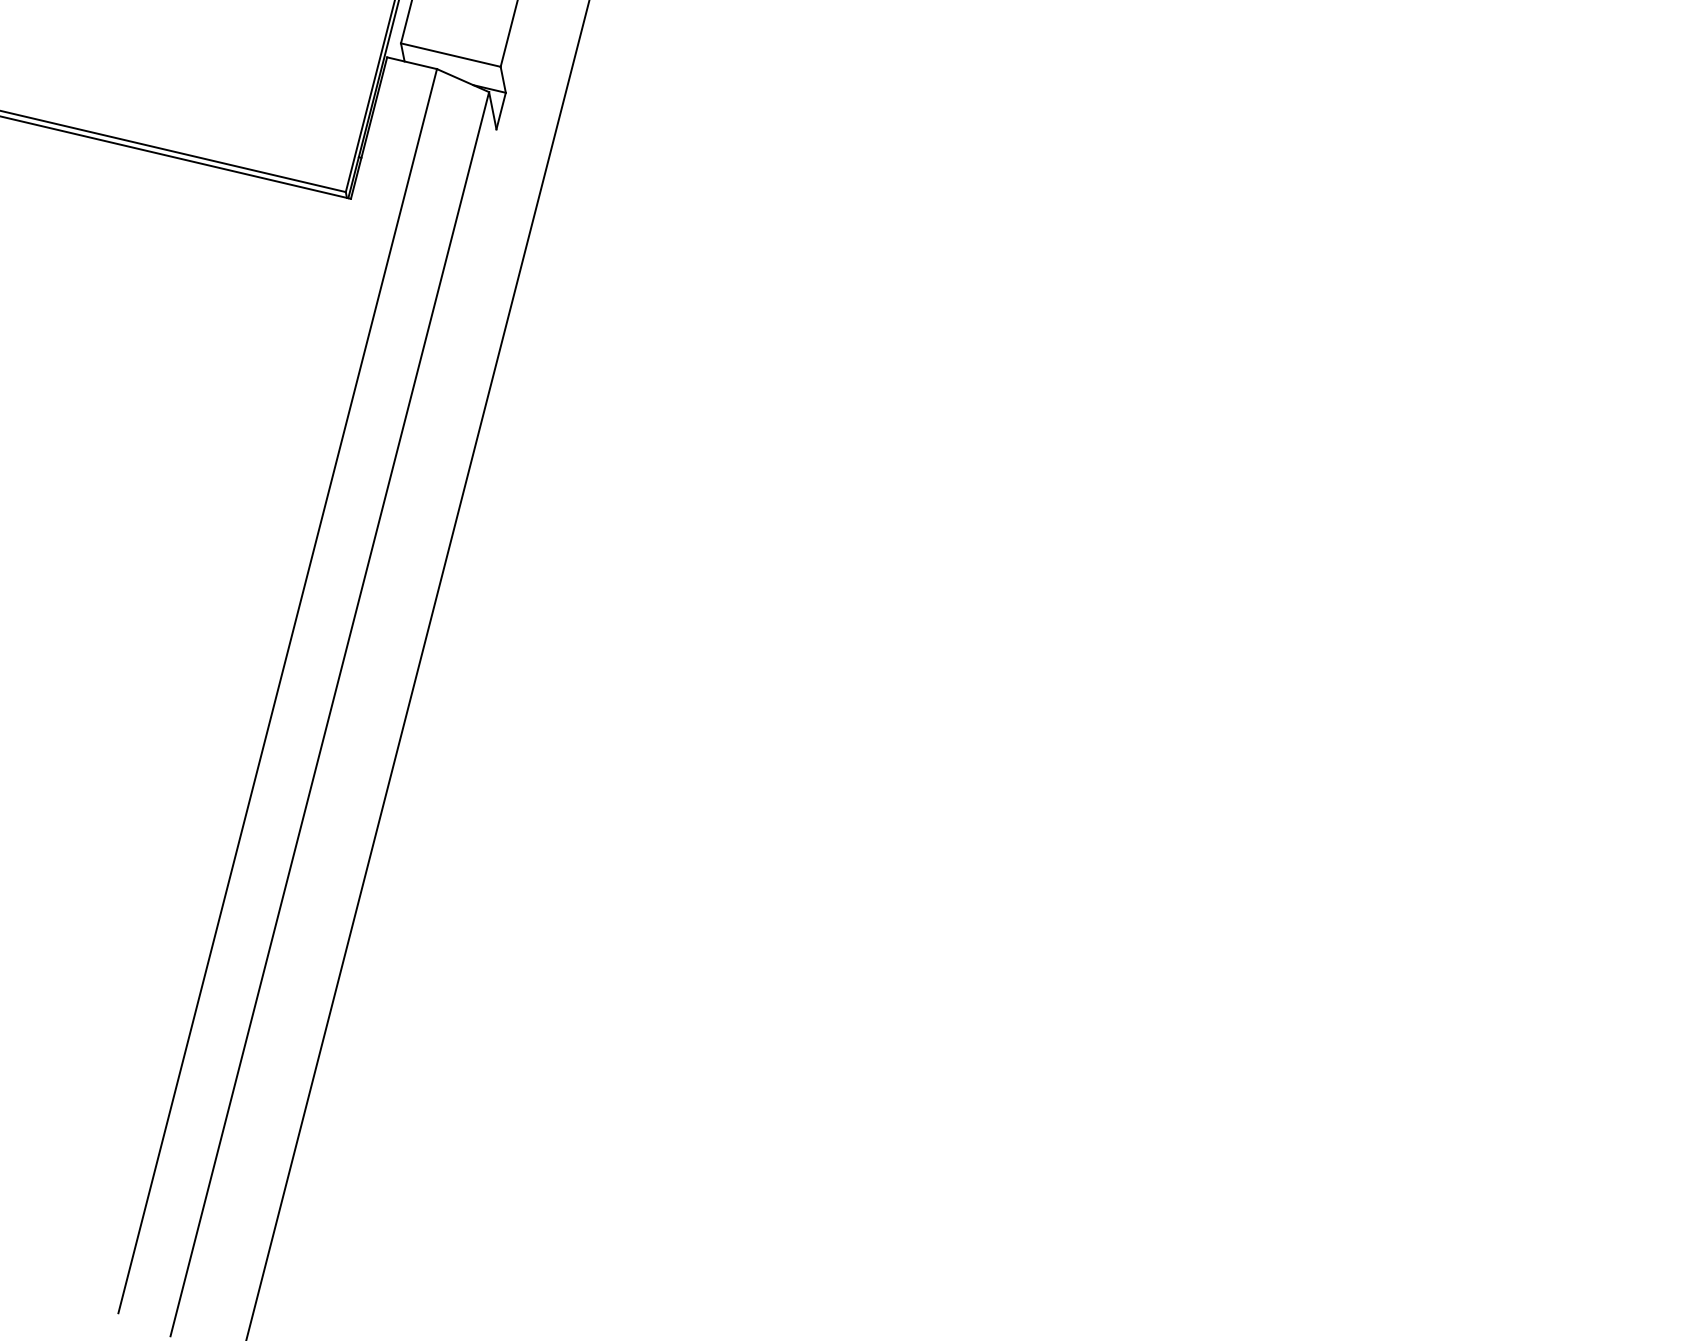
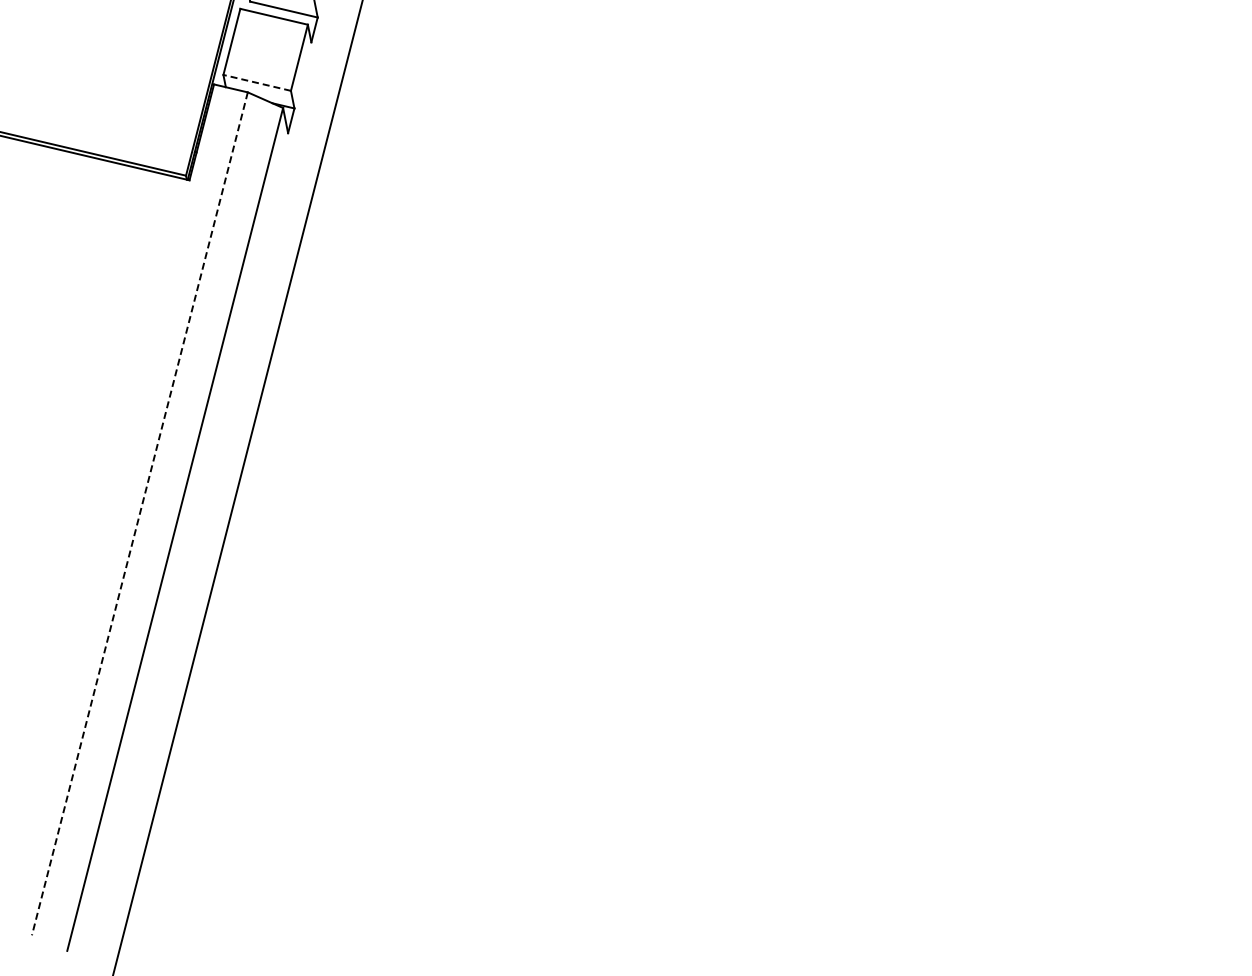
line: (451, 54) -> (257, 82), solid -> dashed
line: (277, 692) -> (139, 514), solid -> dashed

